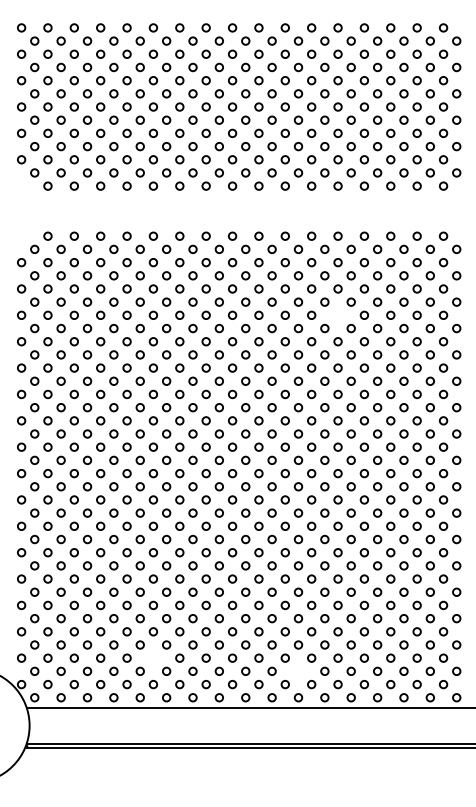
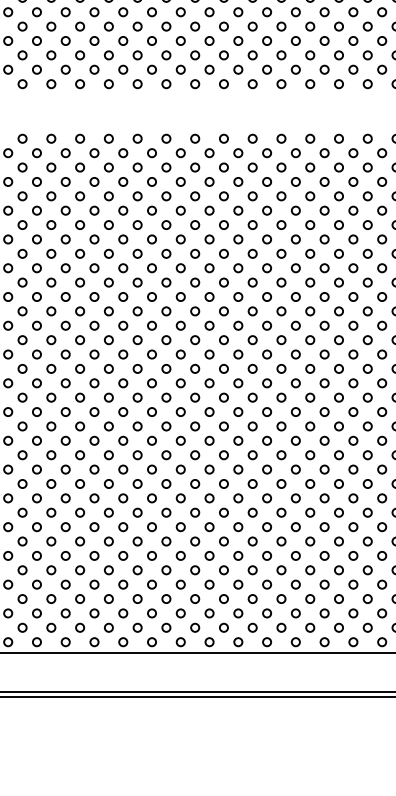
circle: (337, 314) -> (280, 224), added
circle: (152, 657) -> (79, 598), added
circle: (298, 670) -> (238, 612), added

